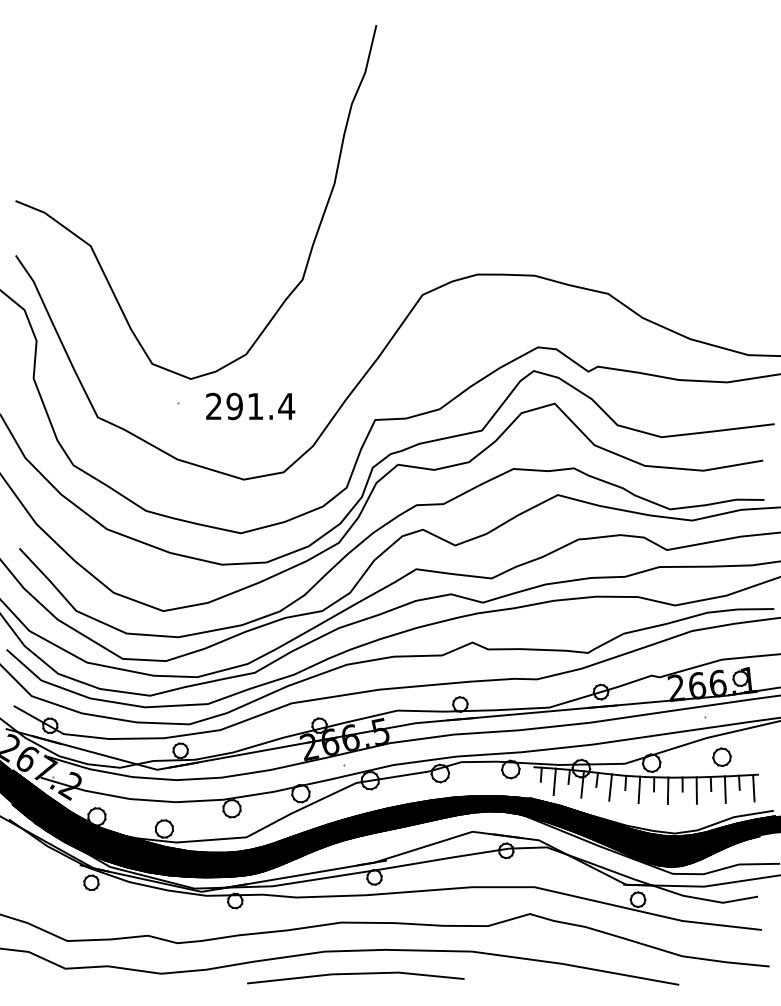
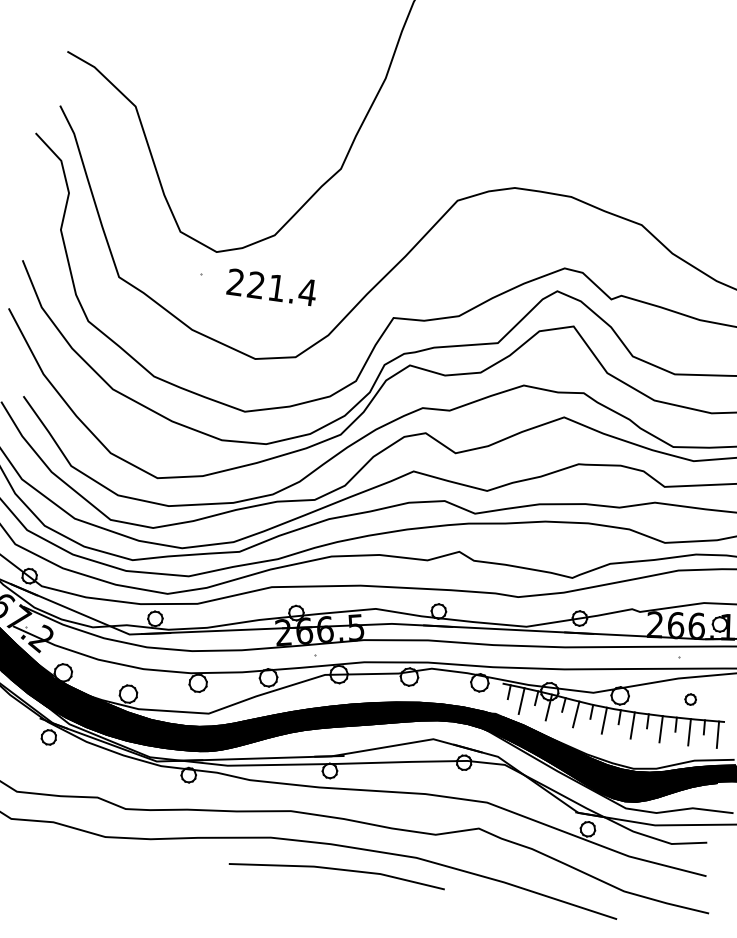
text: (234, 406) -> (256, 285), 291.4 -> 221.4
part: (721, 756) -> (690, 698), size x0.6
line: (355, 974) -> (337, 869), moved

